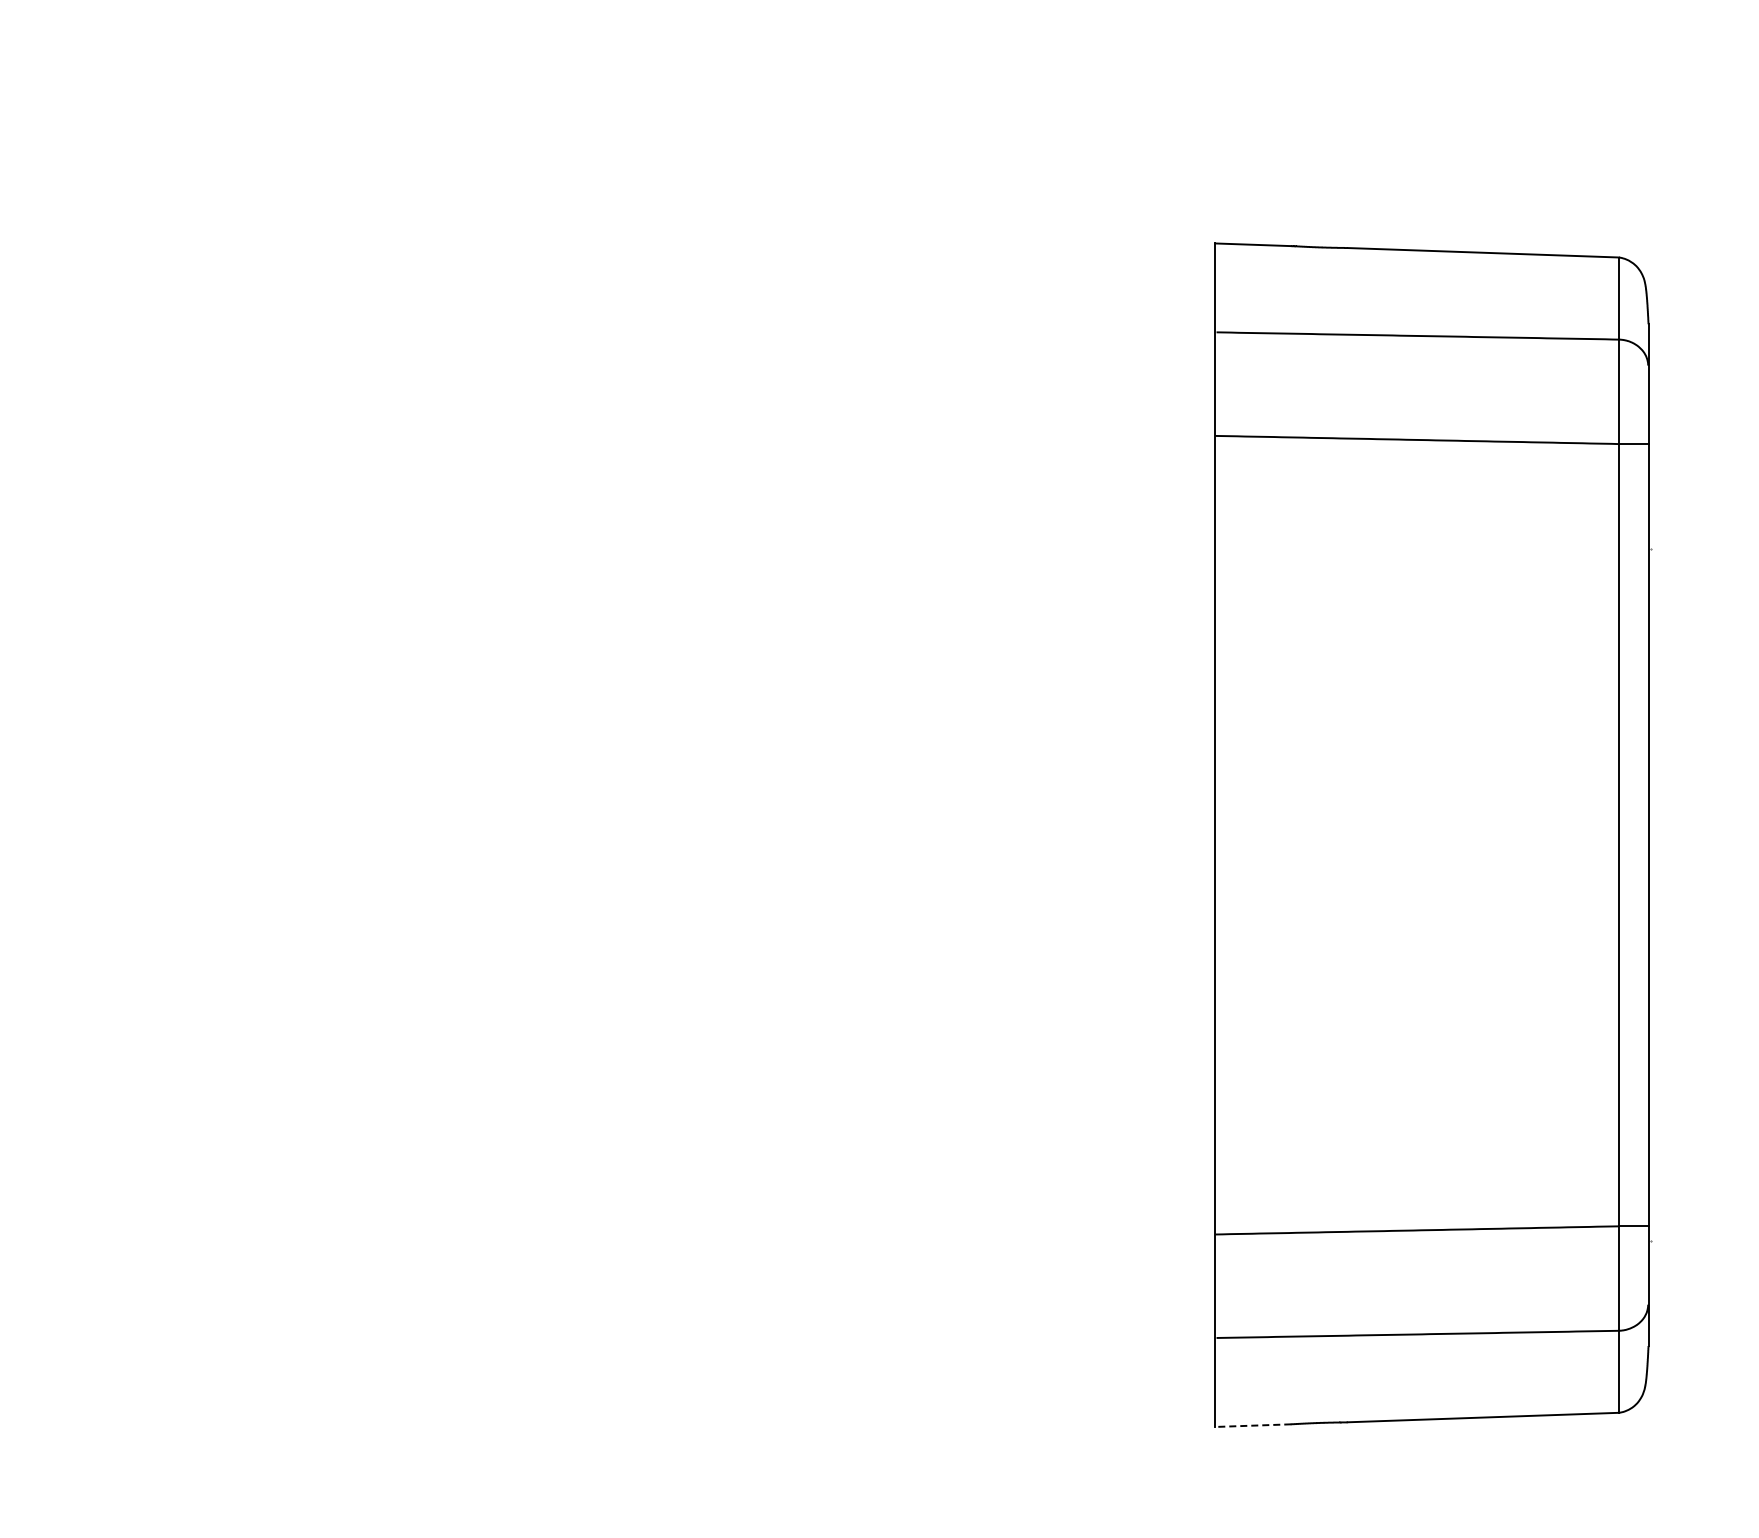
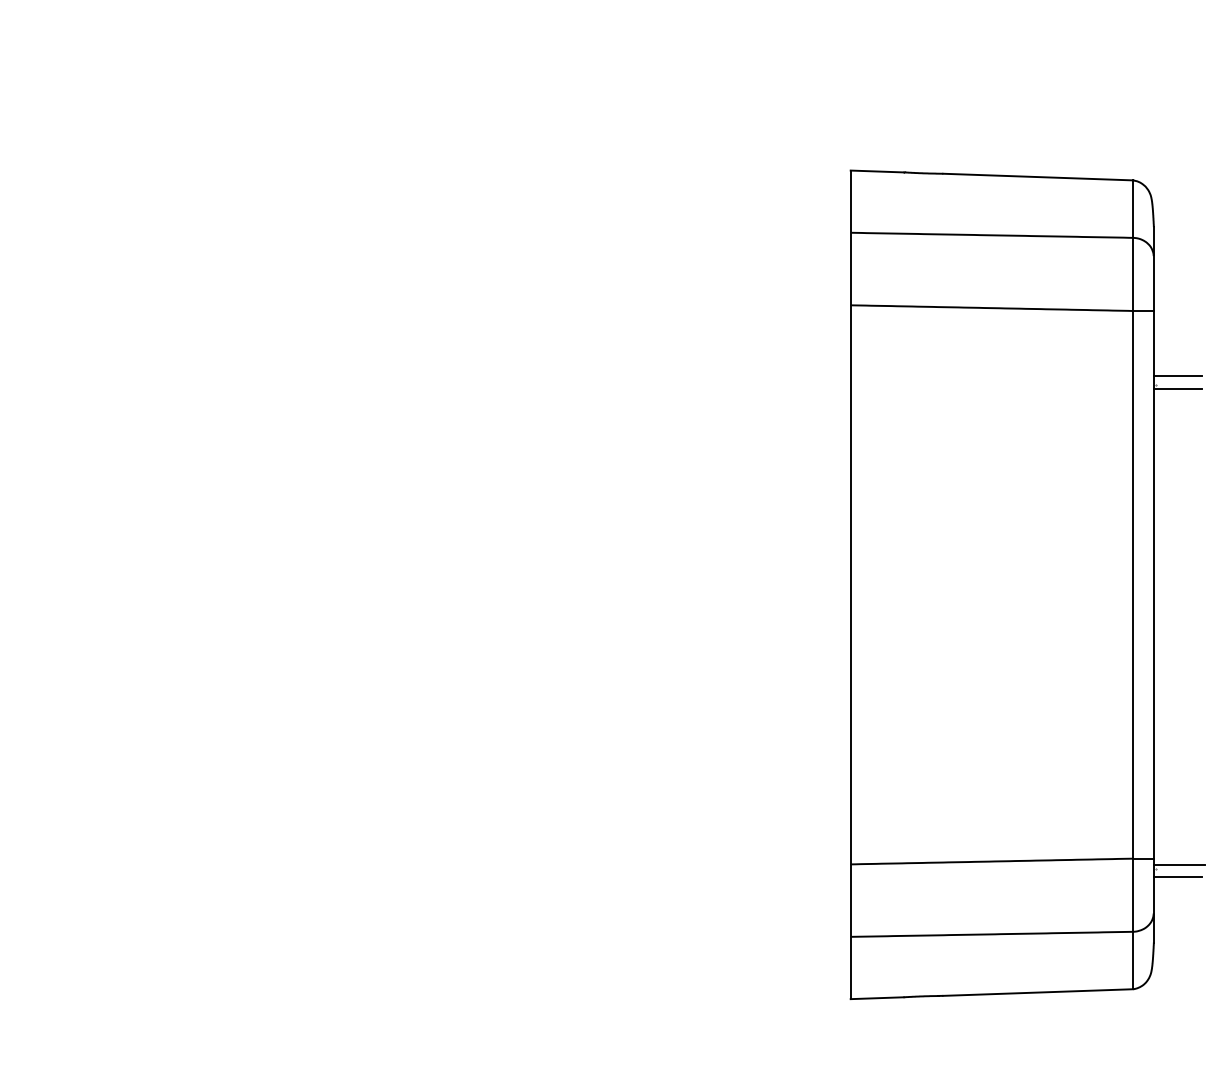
line: (1682, 537) -> (1177, 376), added
line: (1682, 555) -> (1177, 389), added
line: (1684, 1235) -> (1179, 865), added
line: (1682, 1253) -> (1177, 877), added
line: (1253, 1425) -> (877, 998), dashed -> solid

